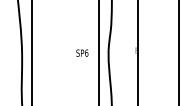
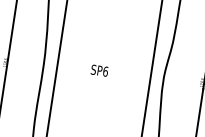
text: (82, 52) -> (100, 69), moved

